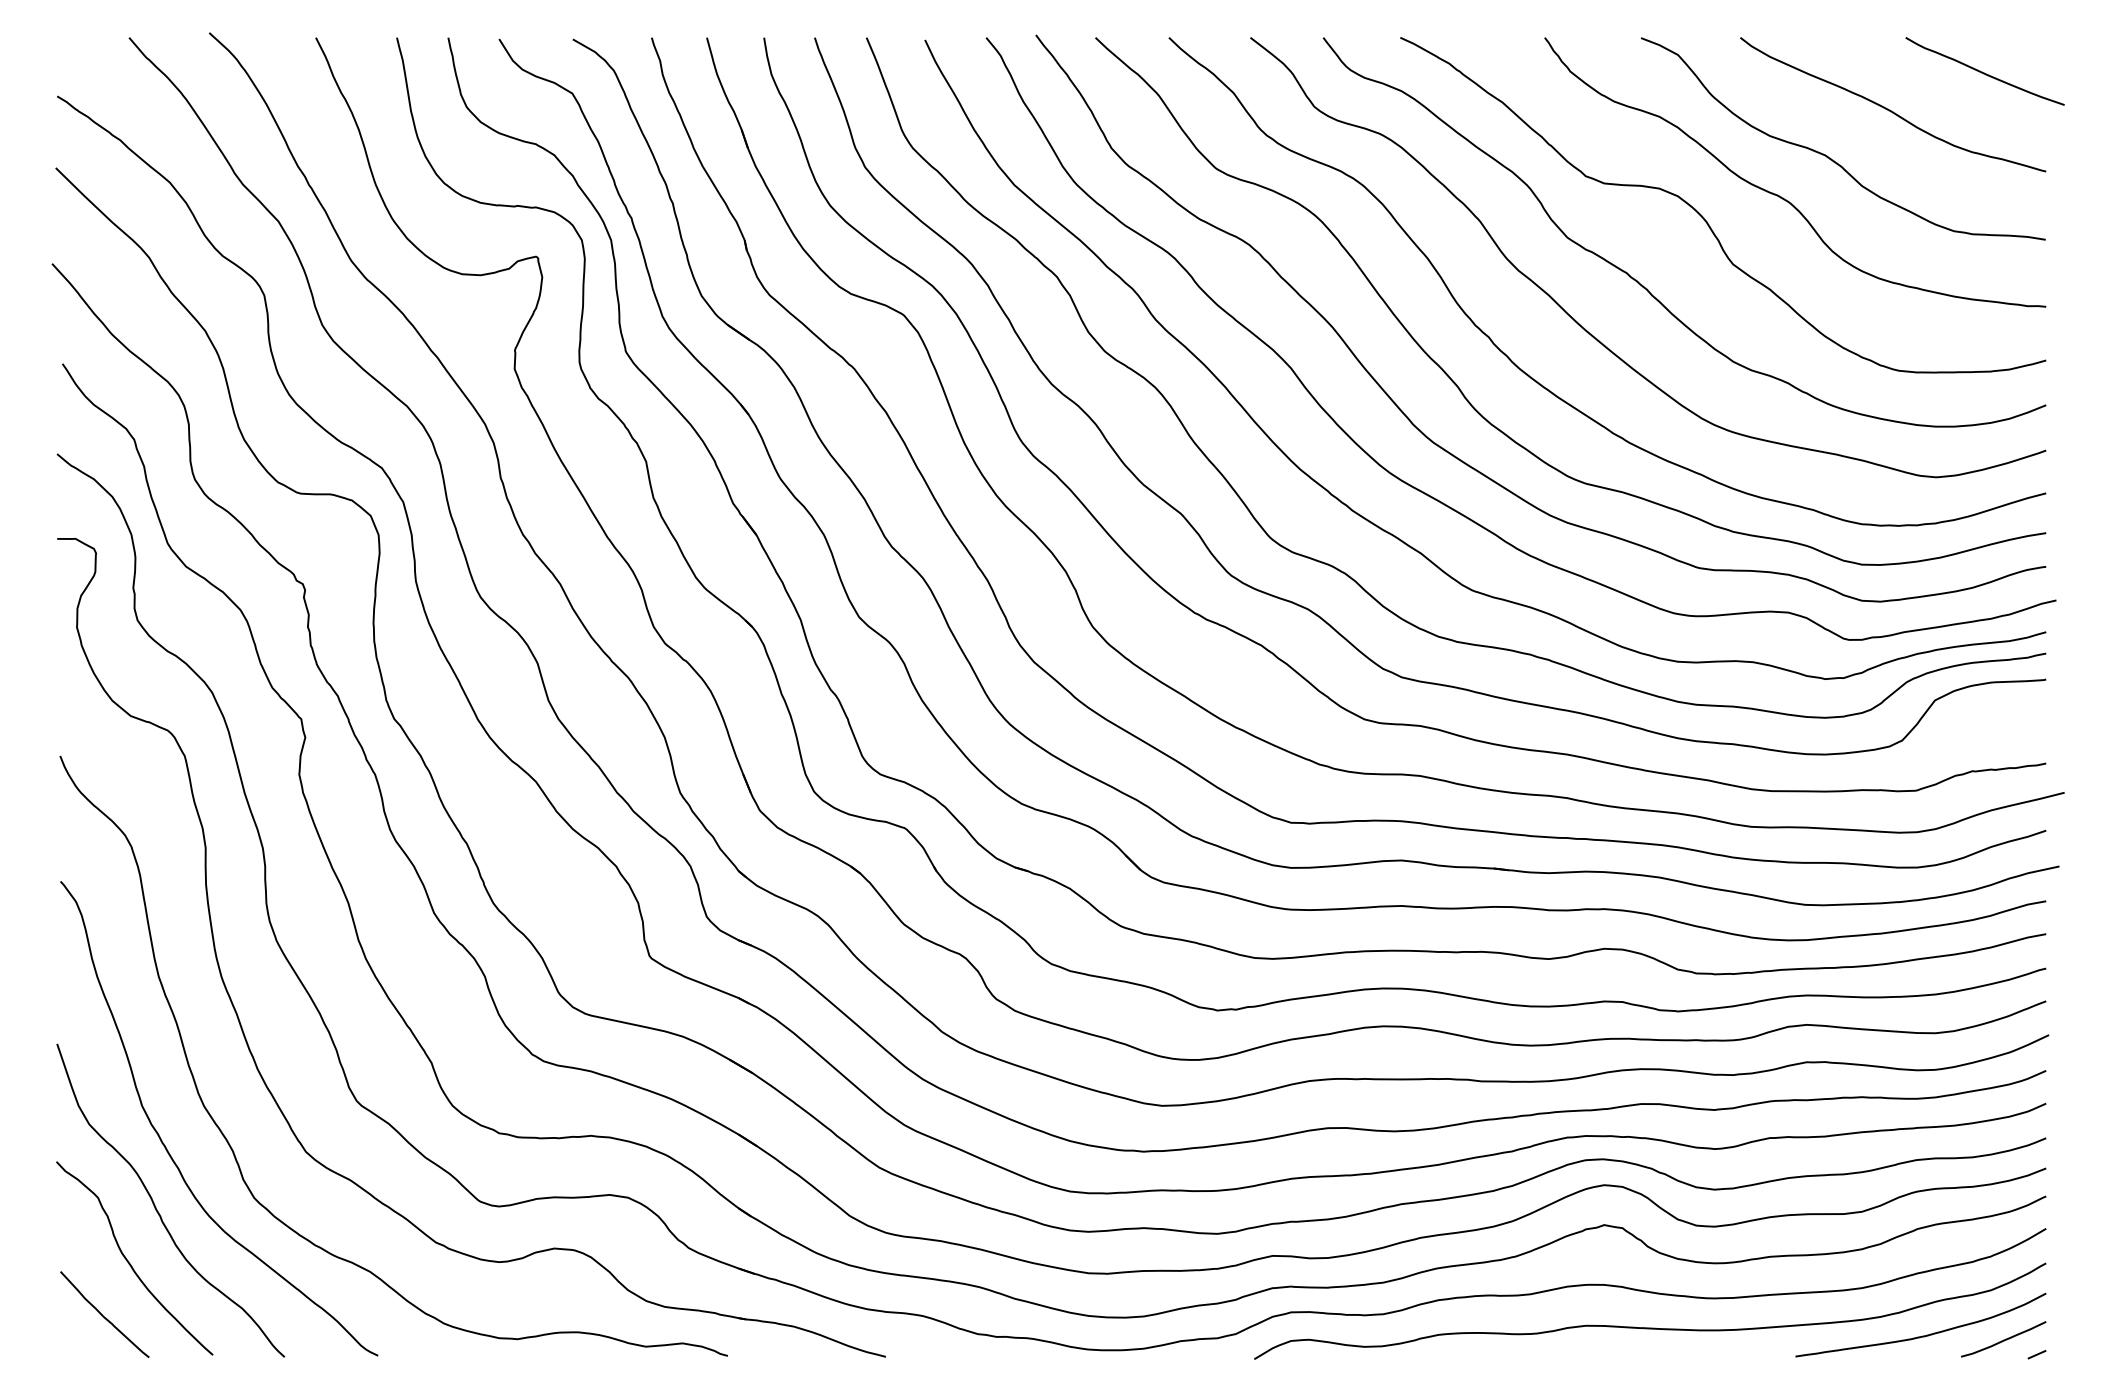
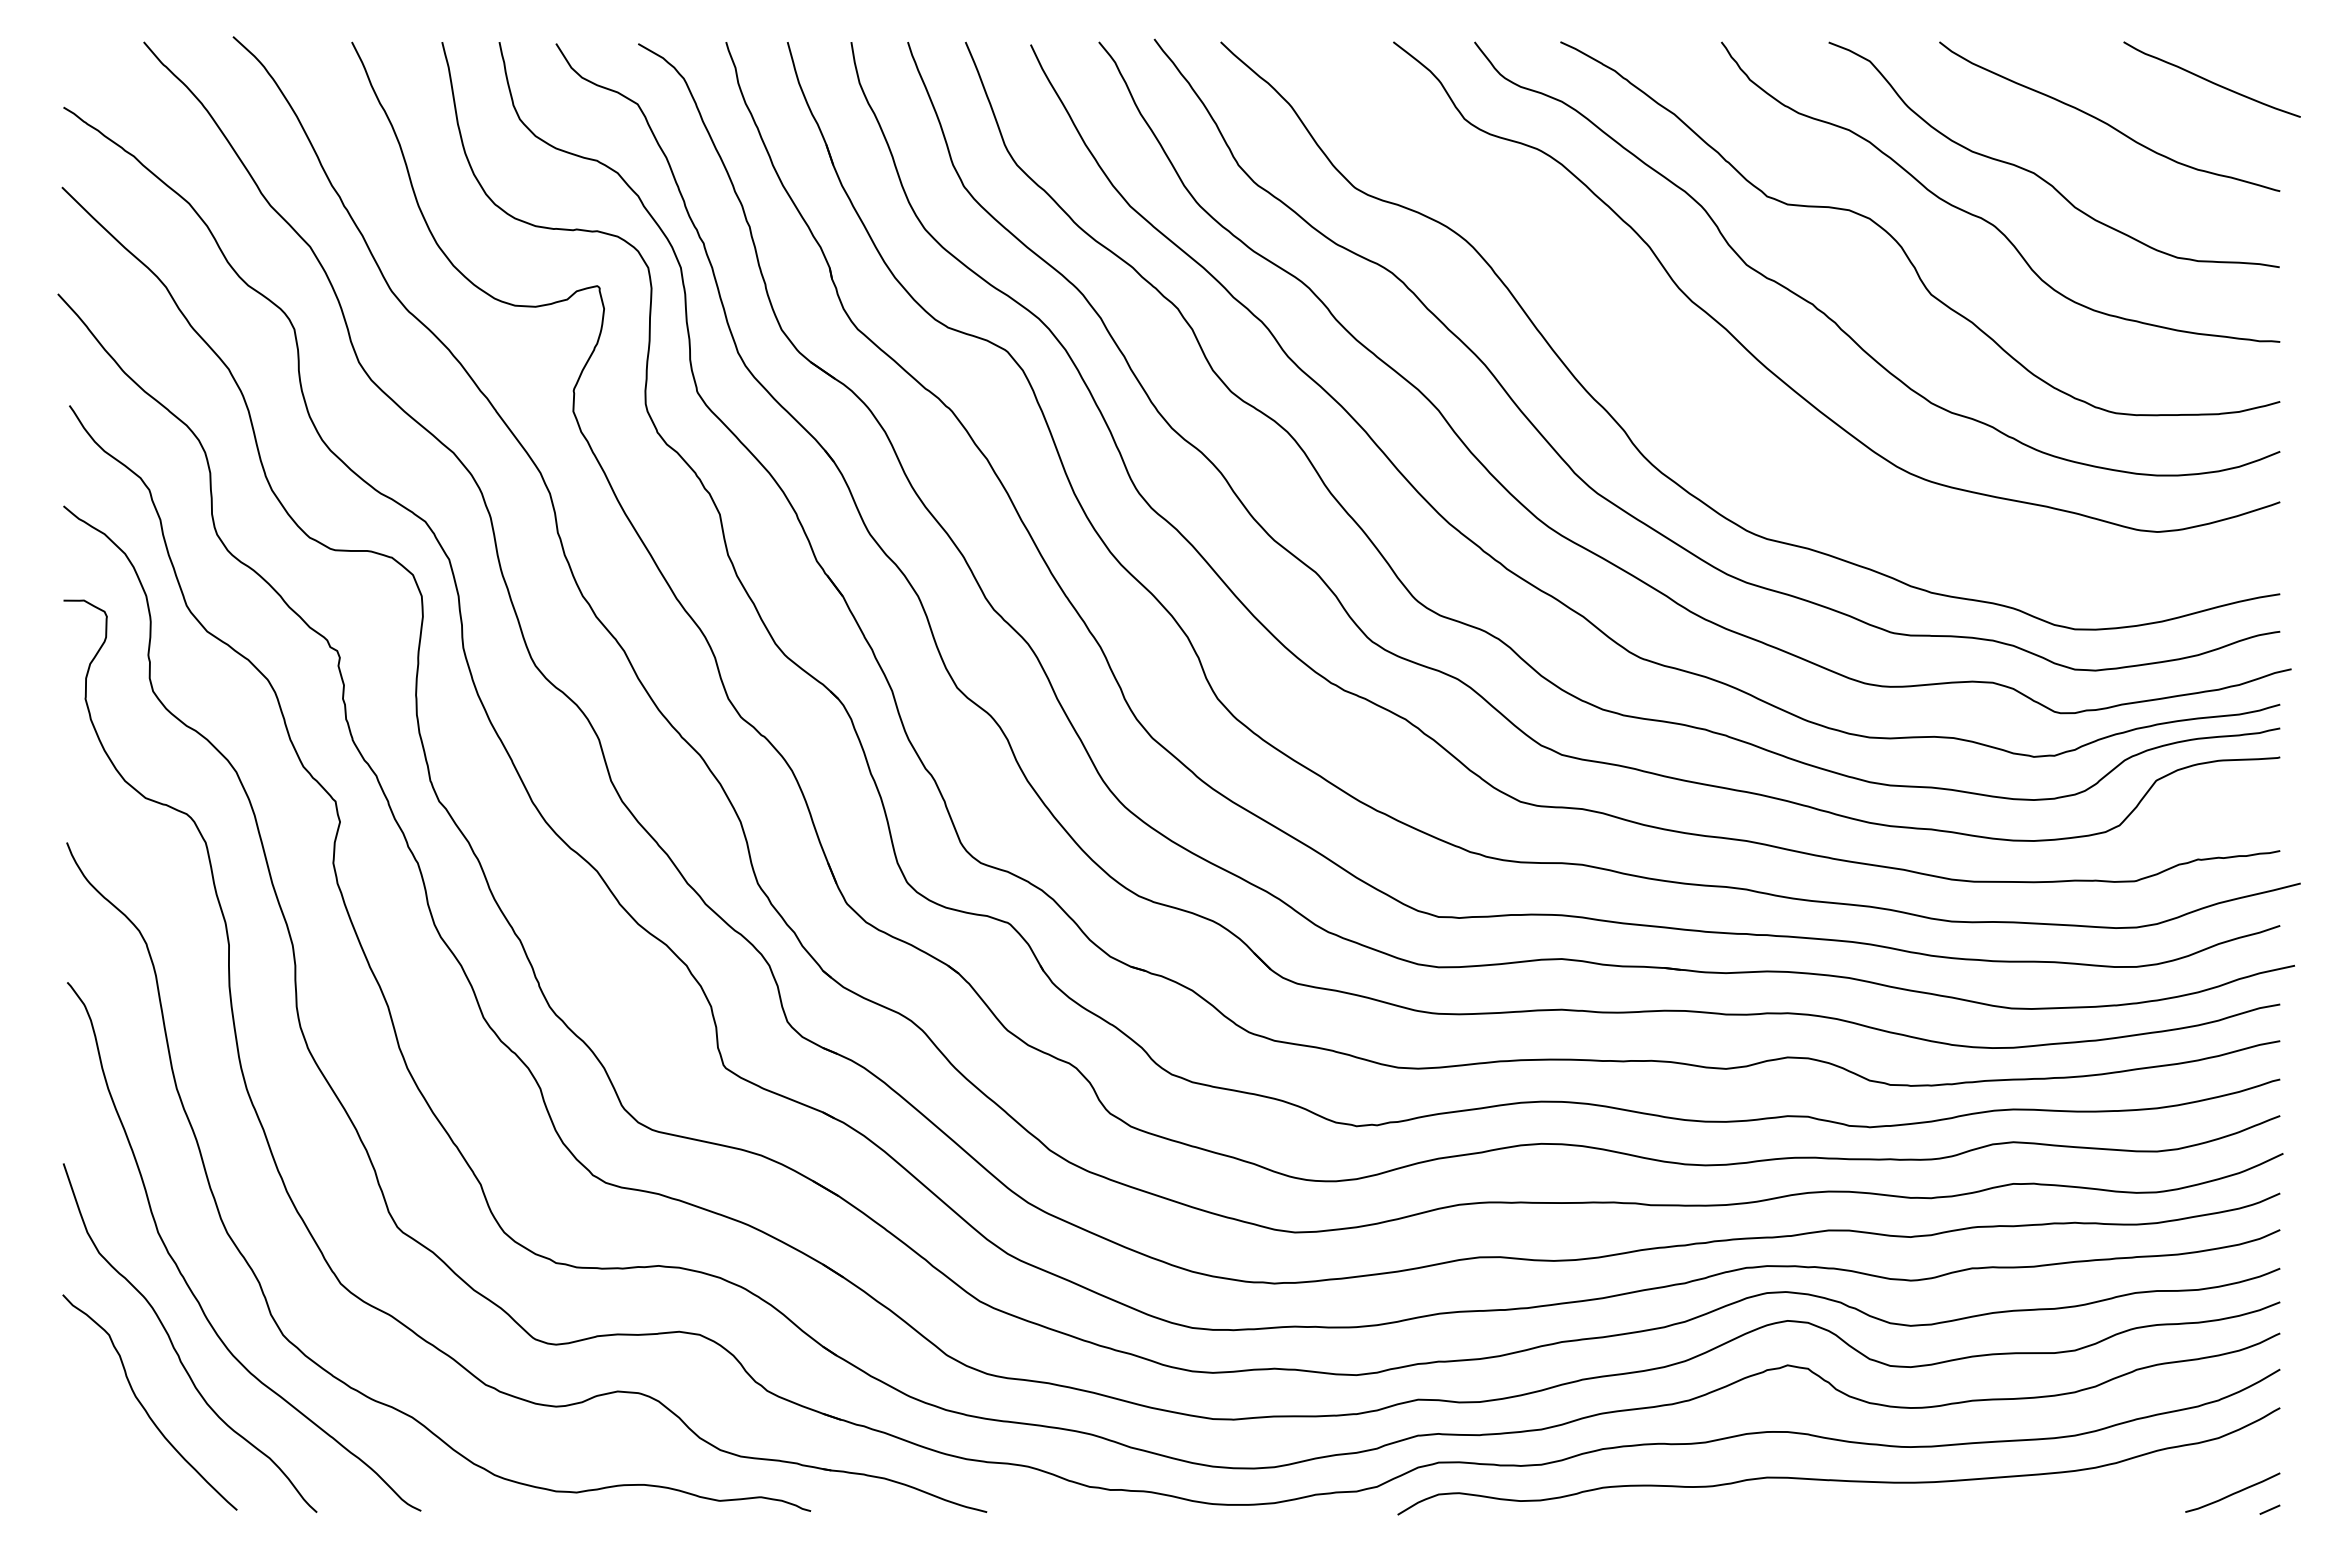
curve: (1535, 379) -> (1711, 423), removed
curve: (103, 1315) -> (115, 1466), removed
curve: (1922, 1335) -> (2142, 1488), removed

